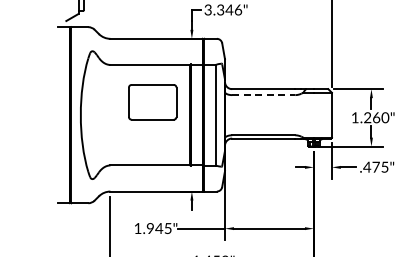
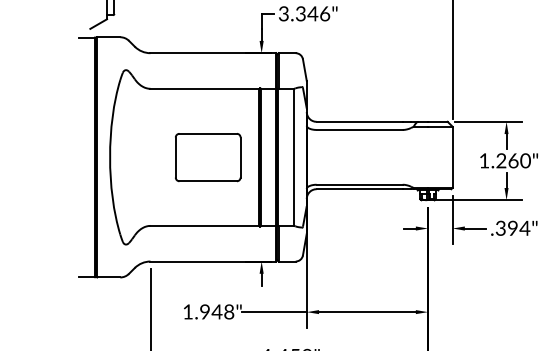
line: (263, 95) -> (359, 130), dashed -> solid
part: (152, 102) -> (207, 157), moved
text: (375, 166) -> (512, 227), .475" -> .394"
text: (167, 228) -> (228, 311), 1.945" -> 1.948"

